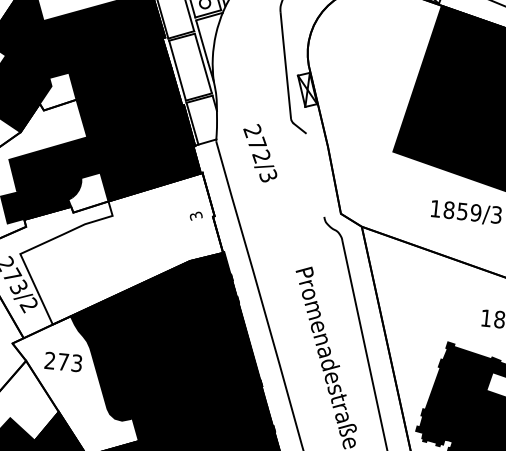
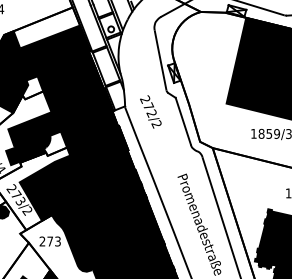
line: (313, 173) -> (182, 120), added
text: (267, 176) -> (156, 124), 272/3 -> 272/2
fill: (122, 248) -> (77, 173), added

